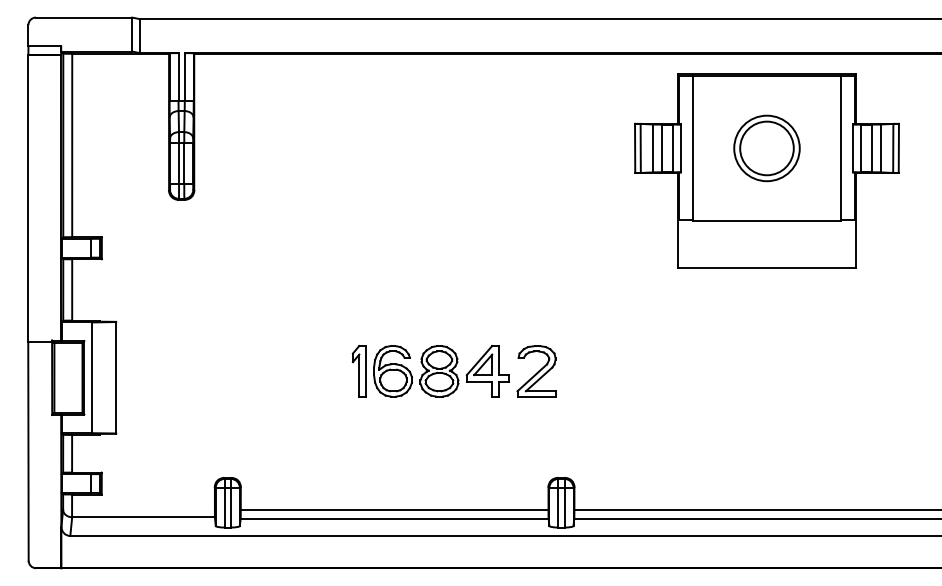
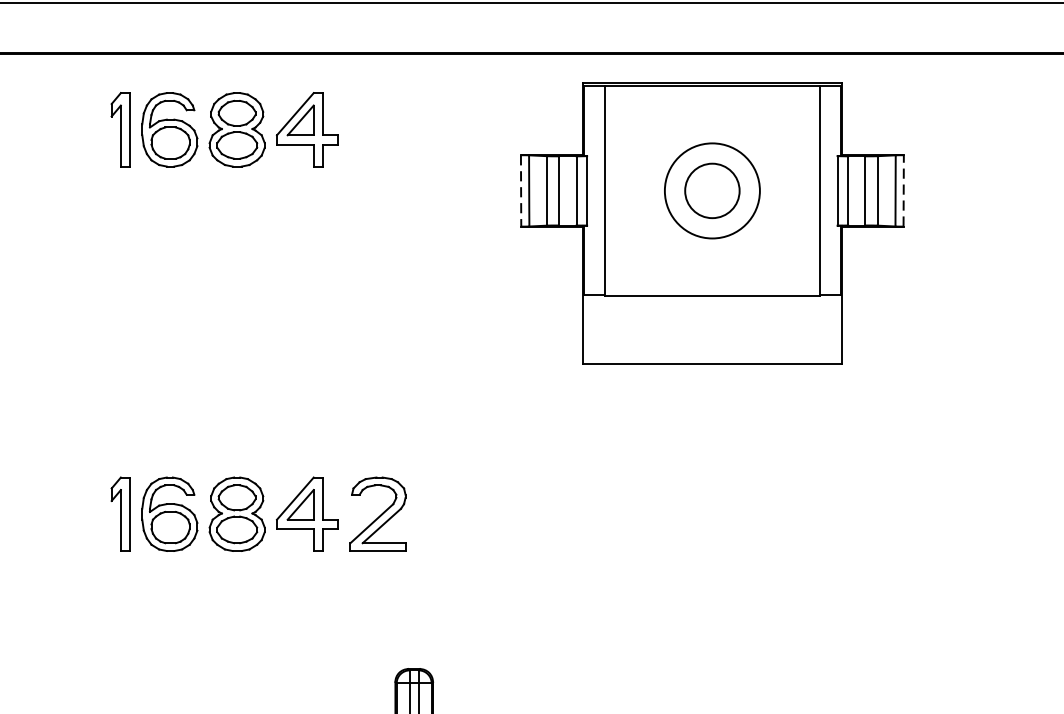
part: (430, 106) -> (224, 130), added
line: (635, 148) -> (521, 190), solid -> dashed
circle: (766, 148) -> (711, 190), size x0.7
line: (898, 148) -> (903, 190), solid -> dashed

